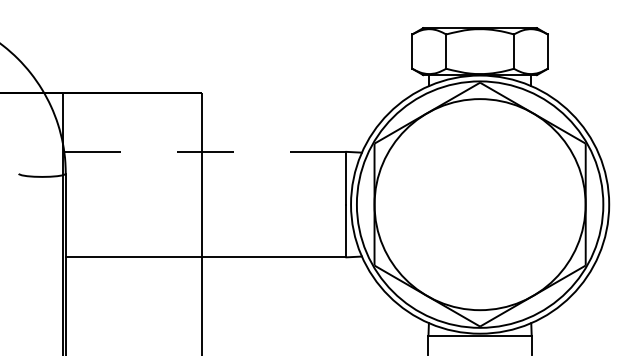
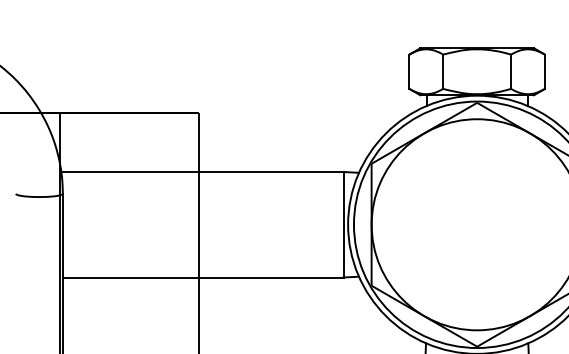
line: (204, 151) -> (201, 171), dashed -> solid

